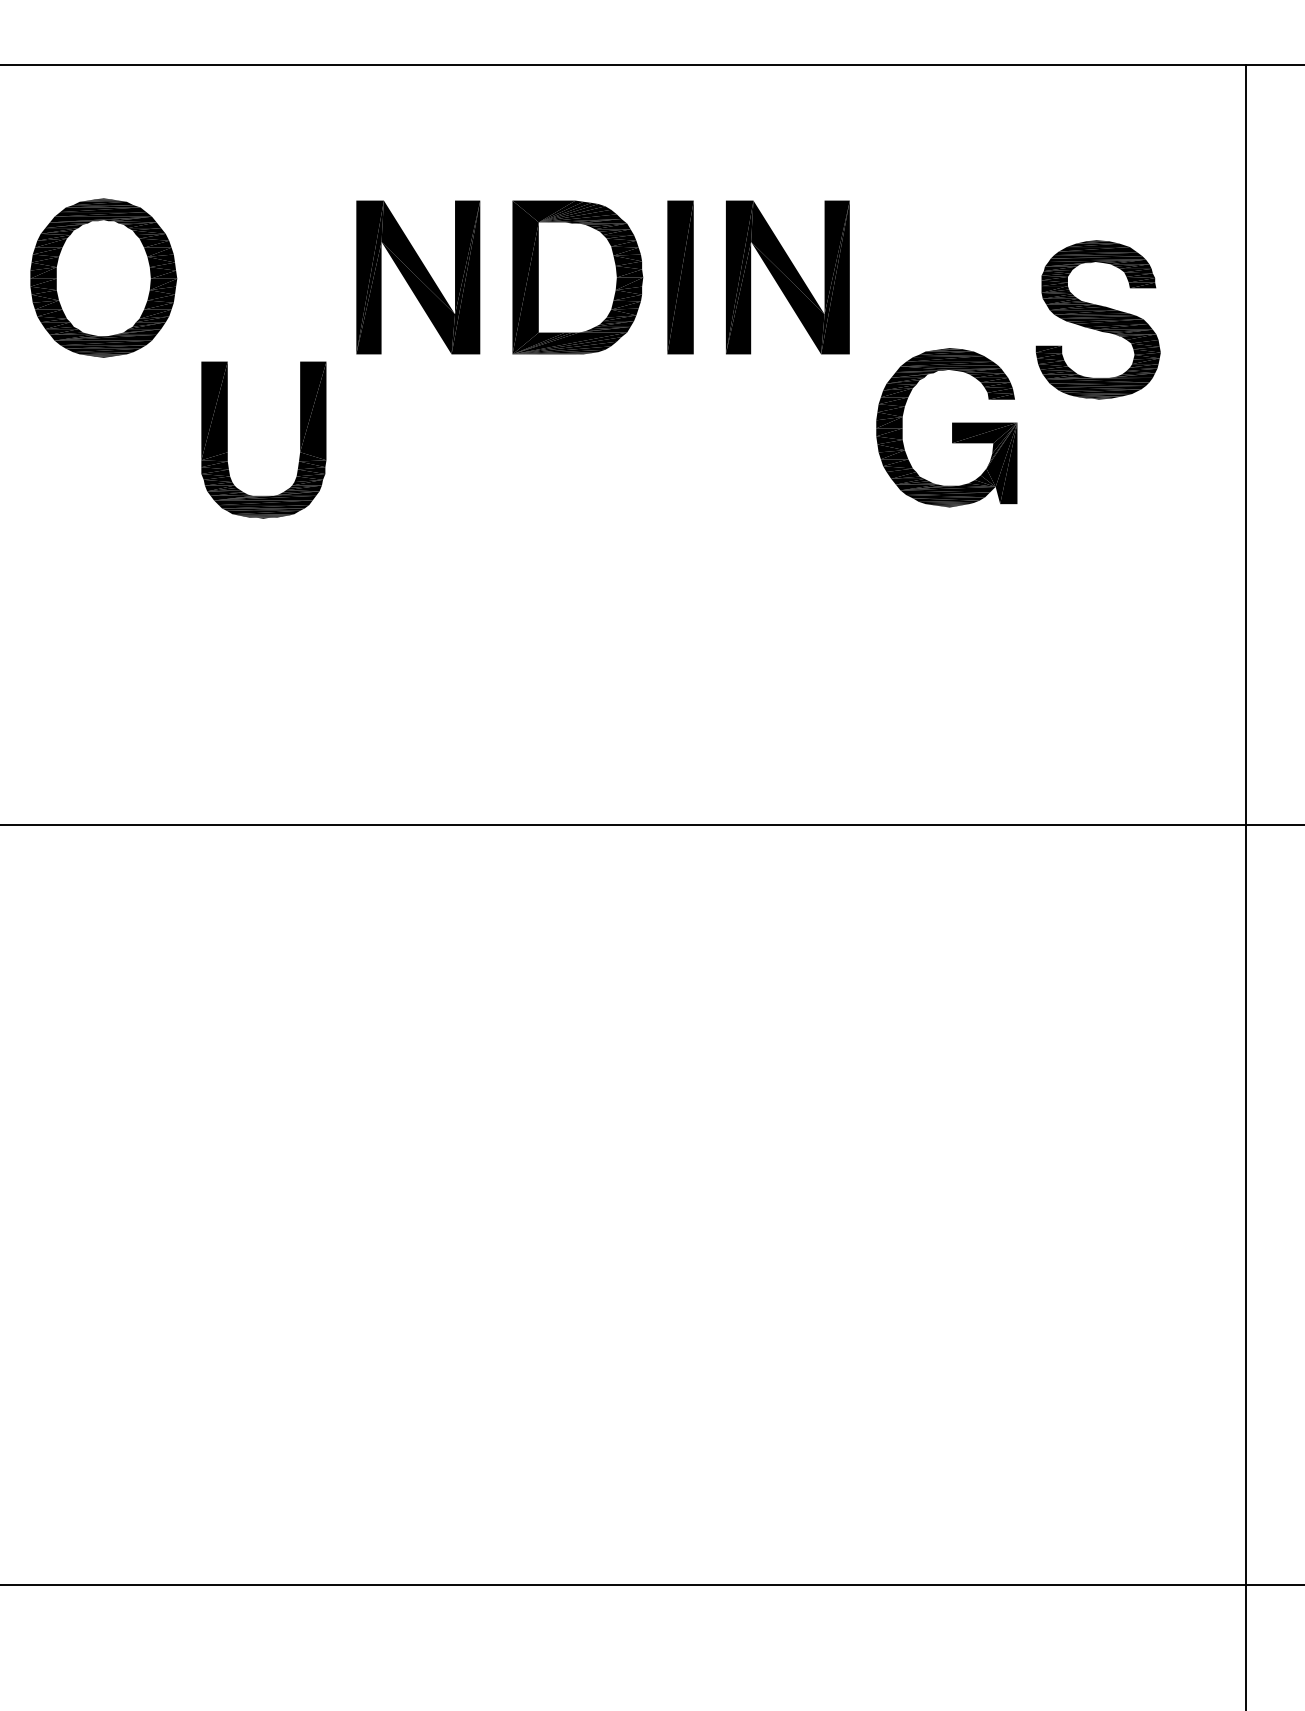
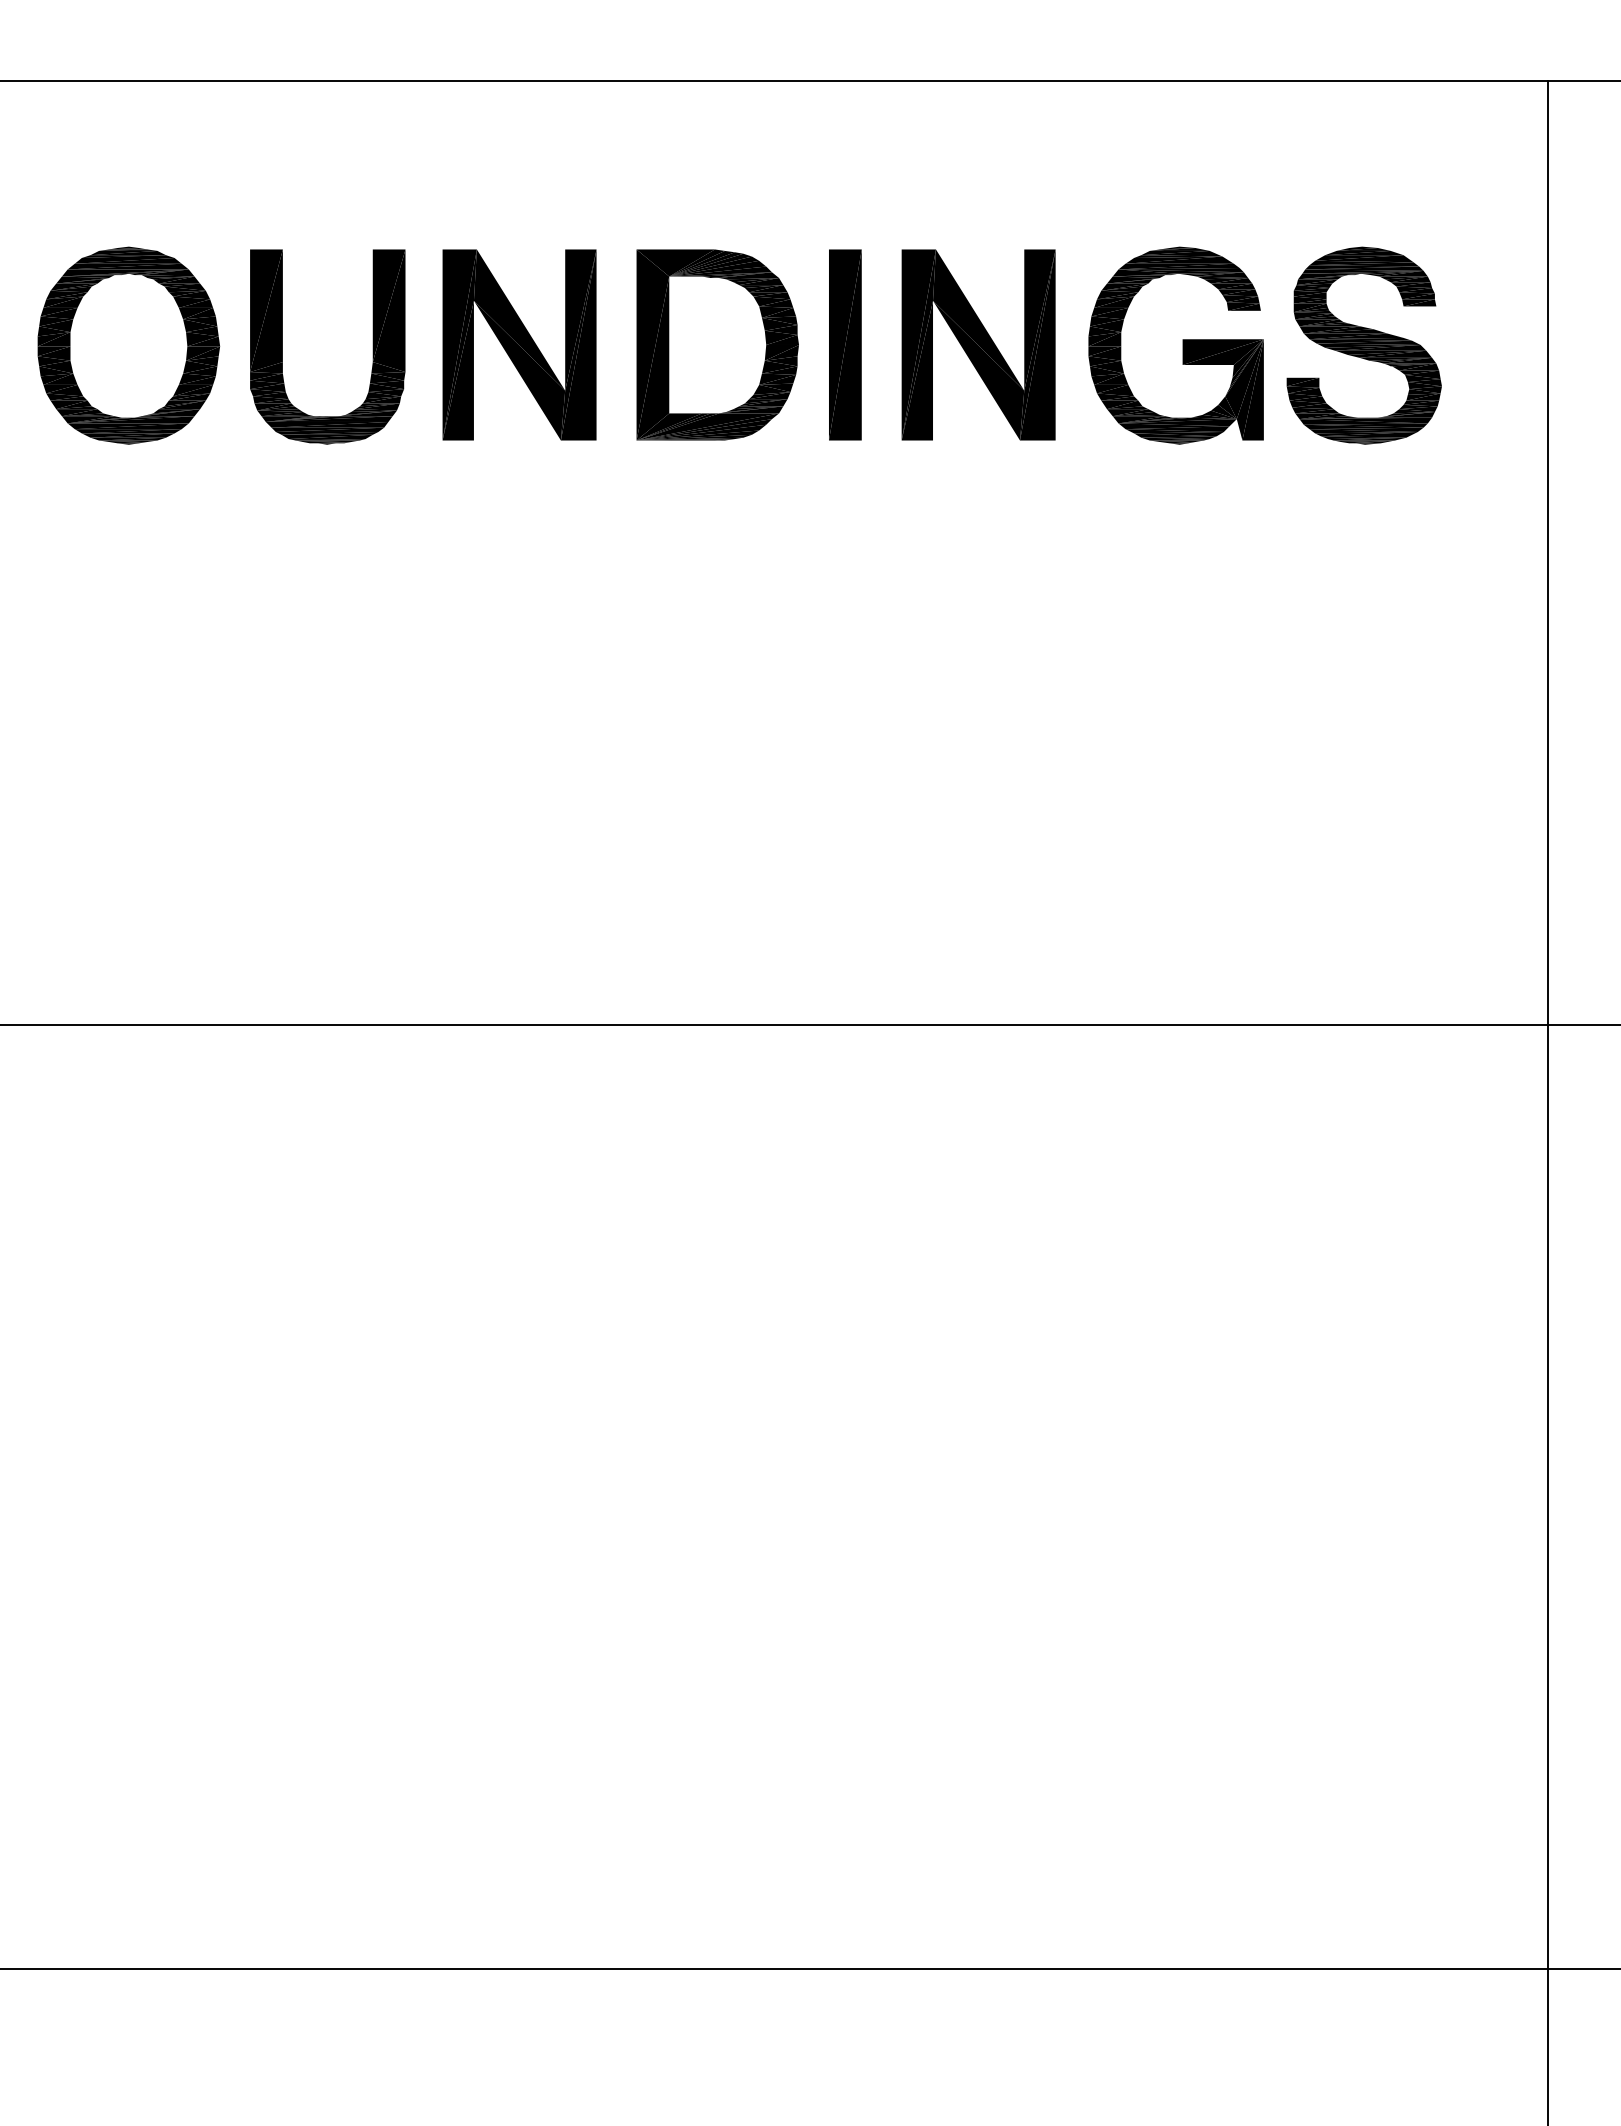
part: (1097, 319) -> (1363, 345), moved
part: (951, 427) -> (1182, 345), moved
part: (227, 439) -> (282, 346), moved

